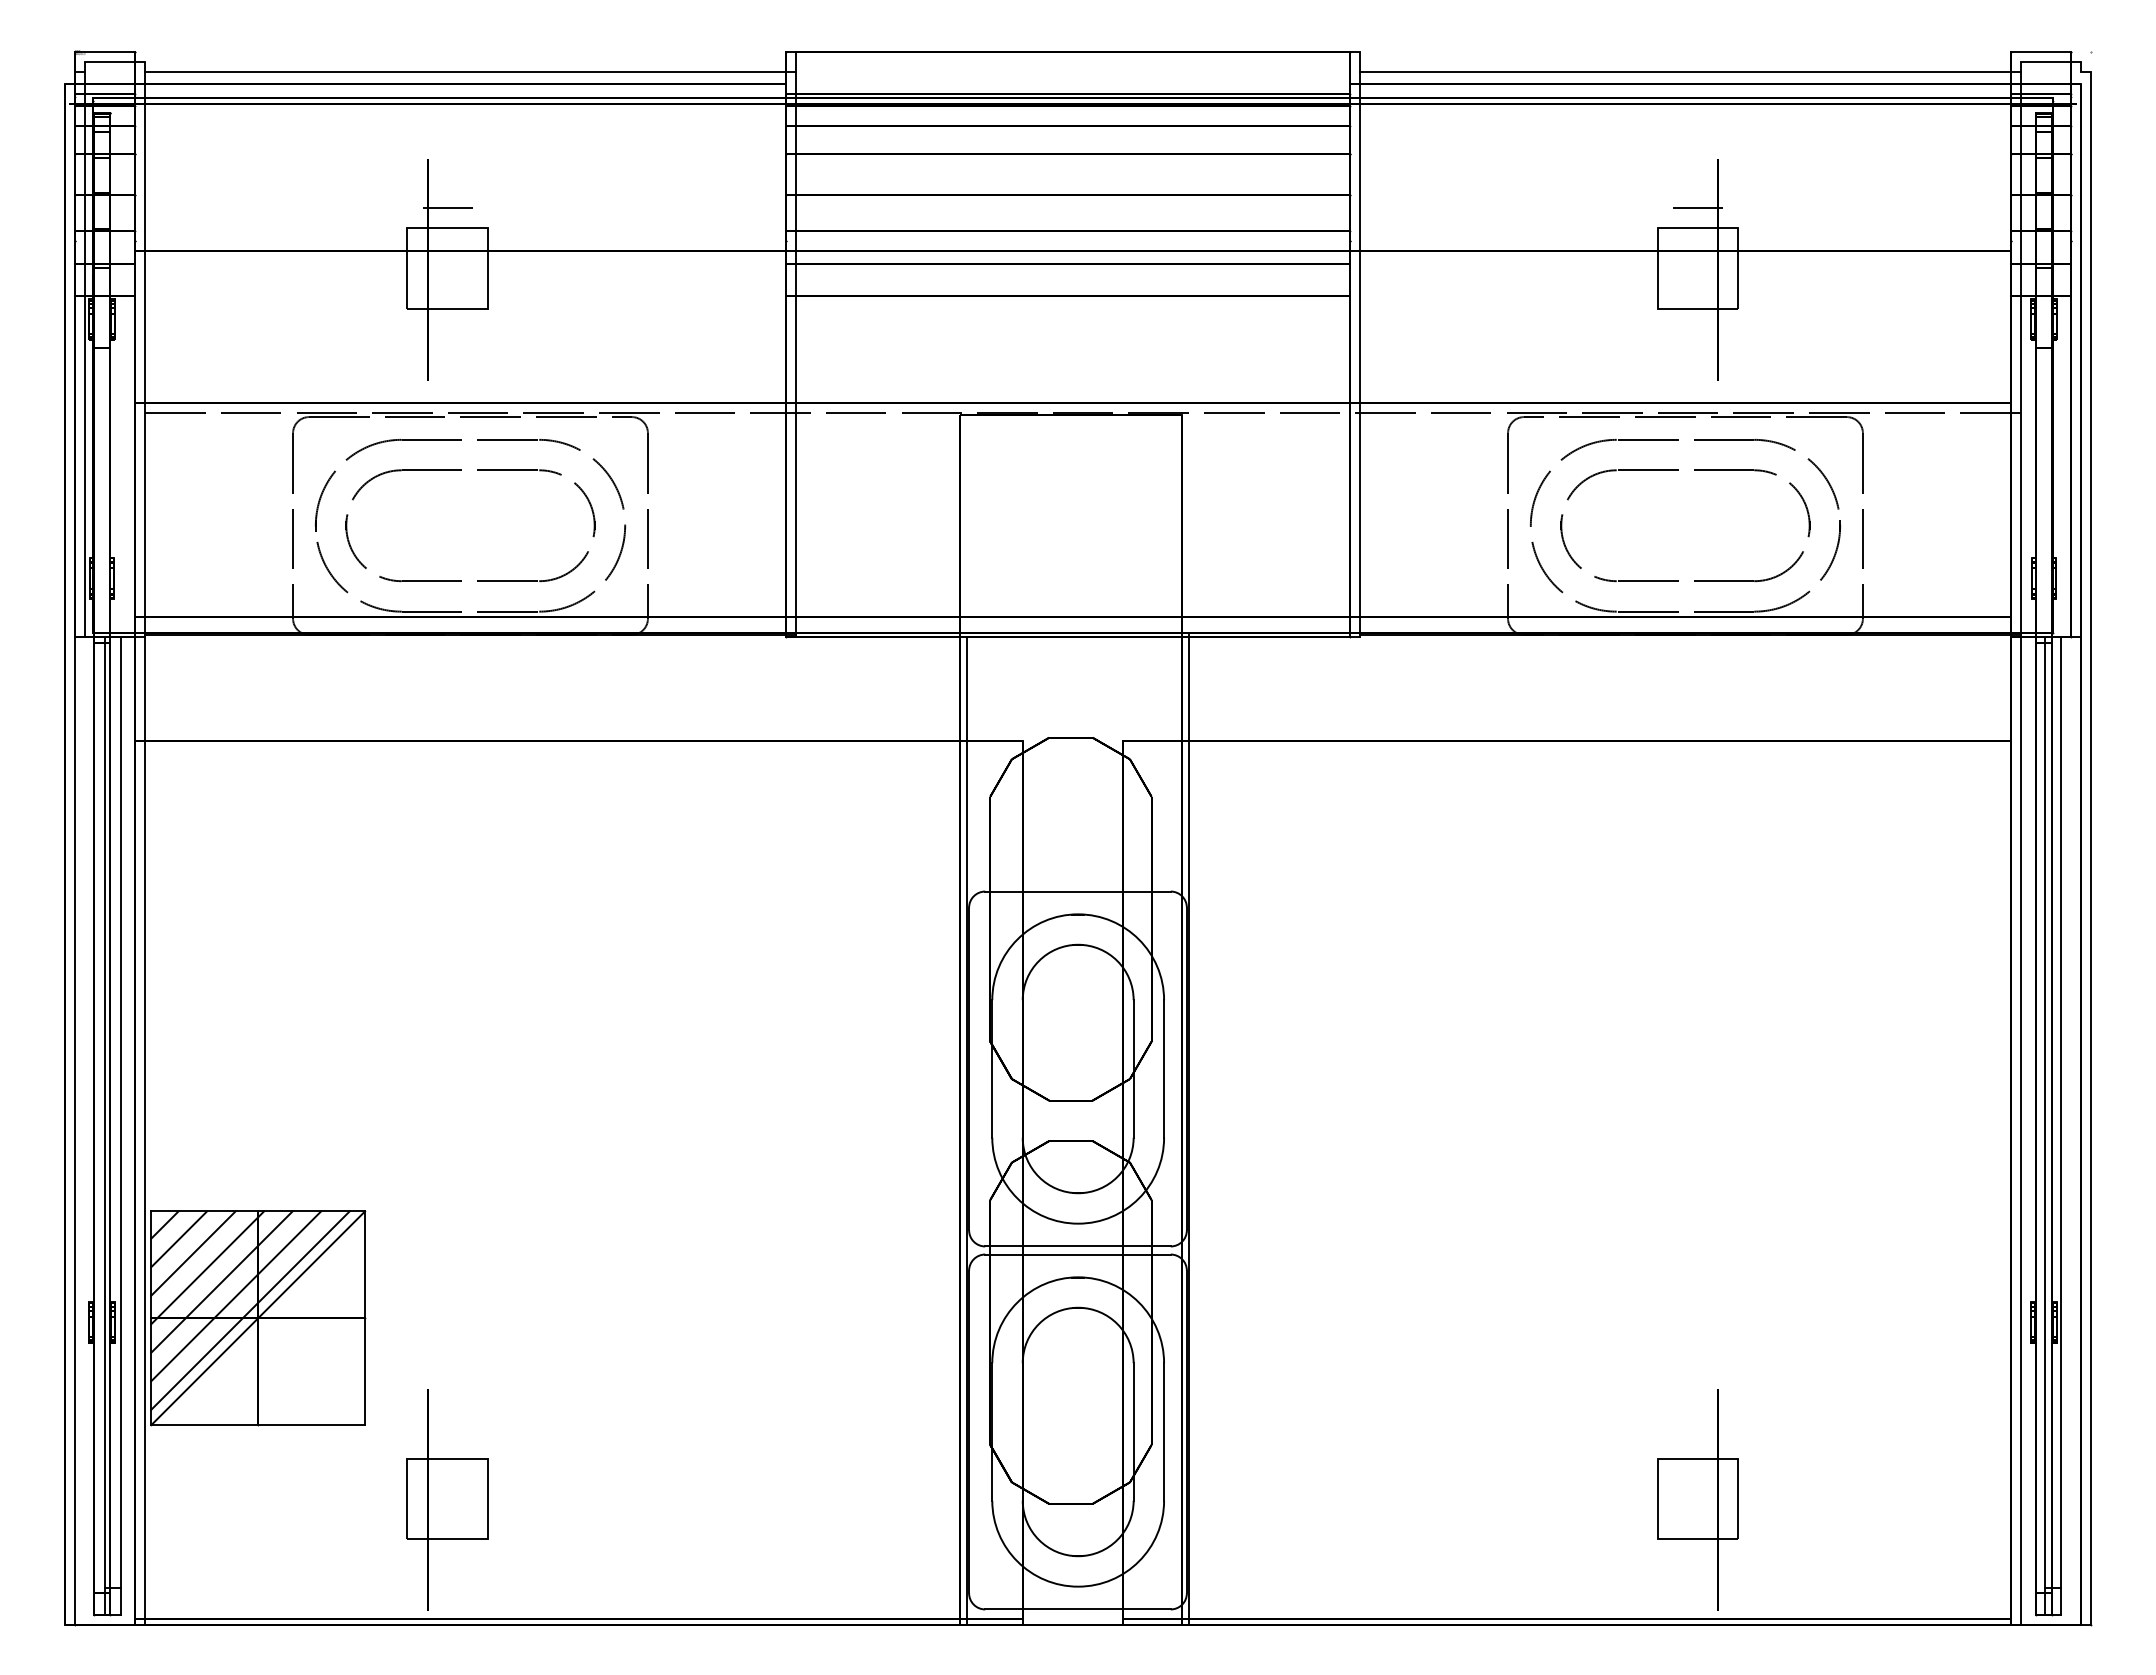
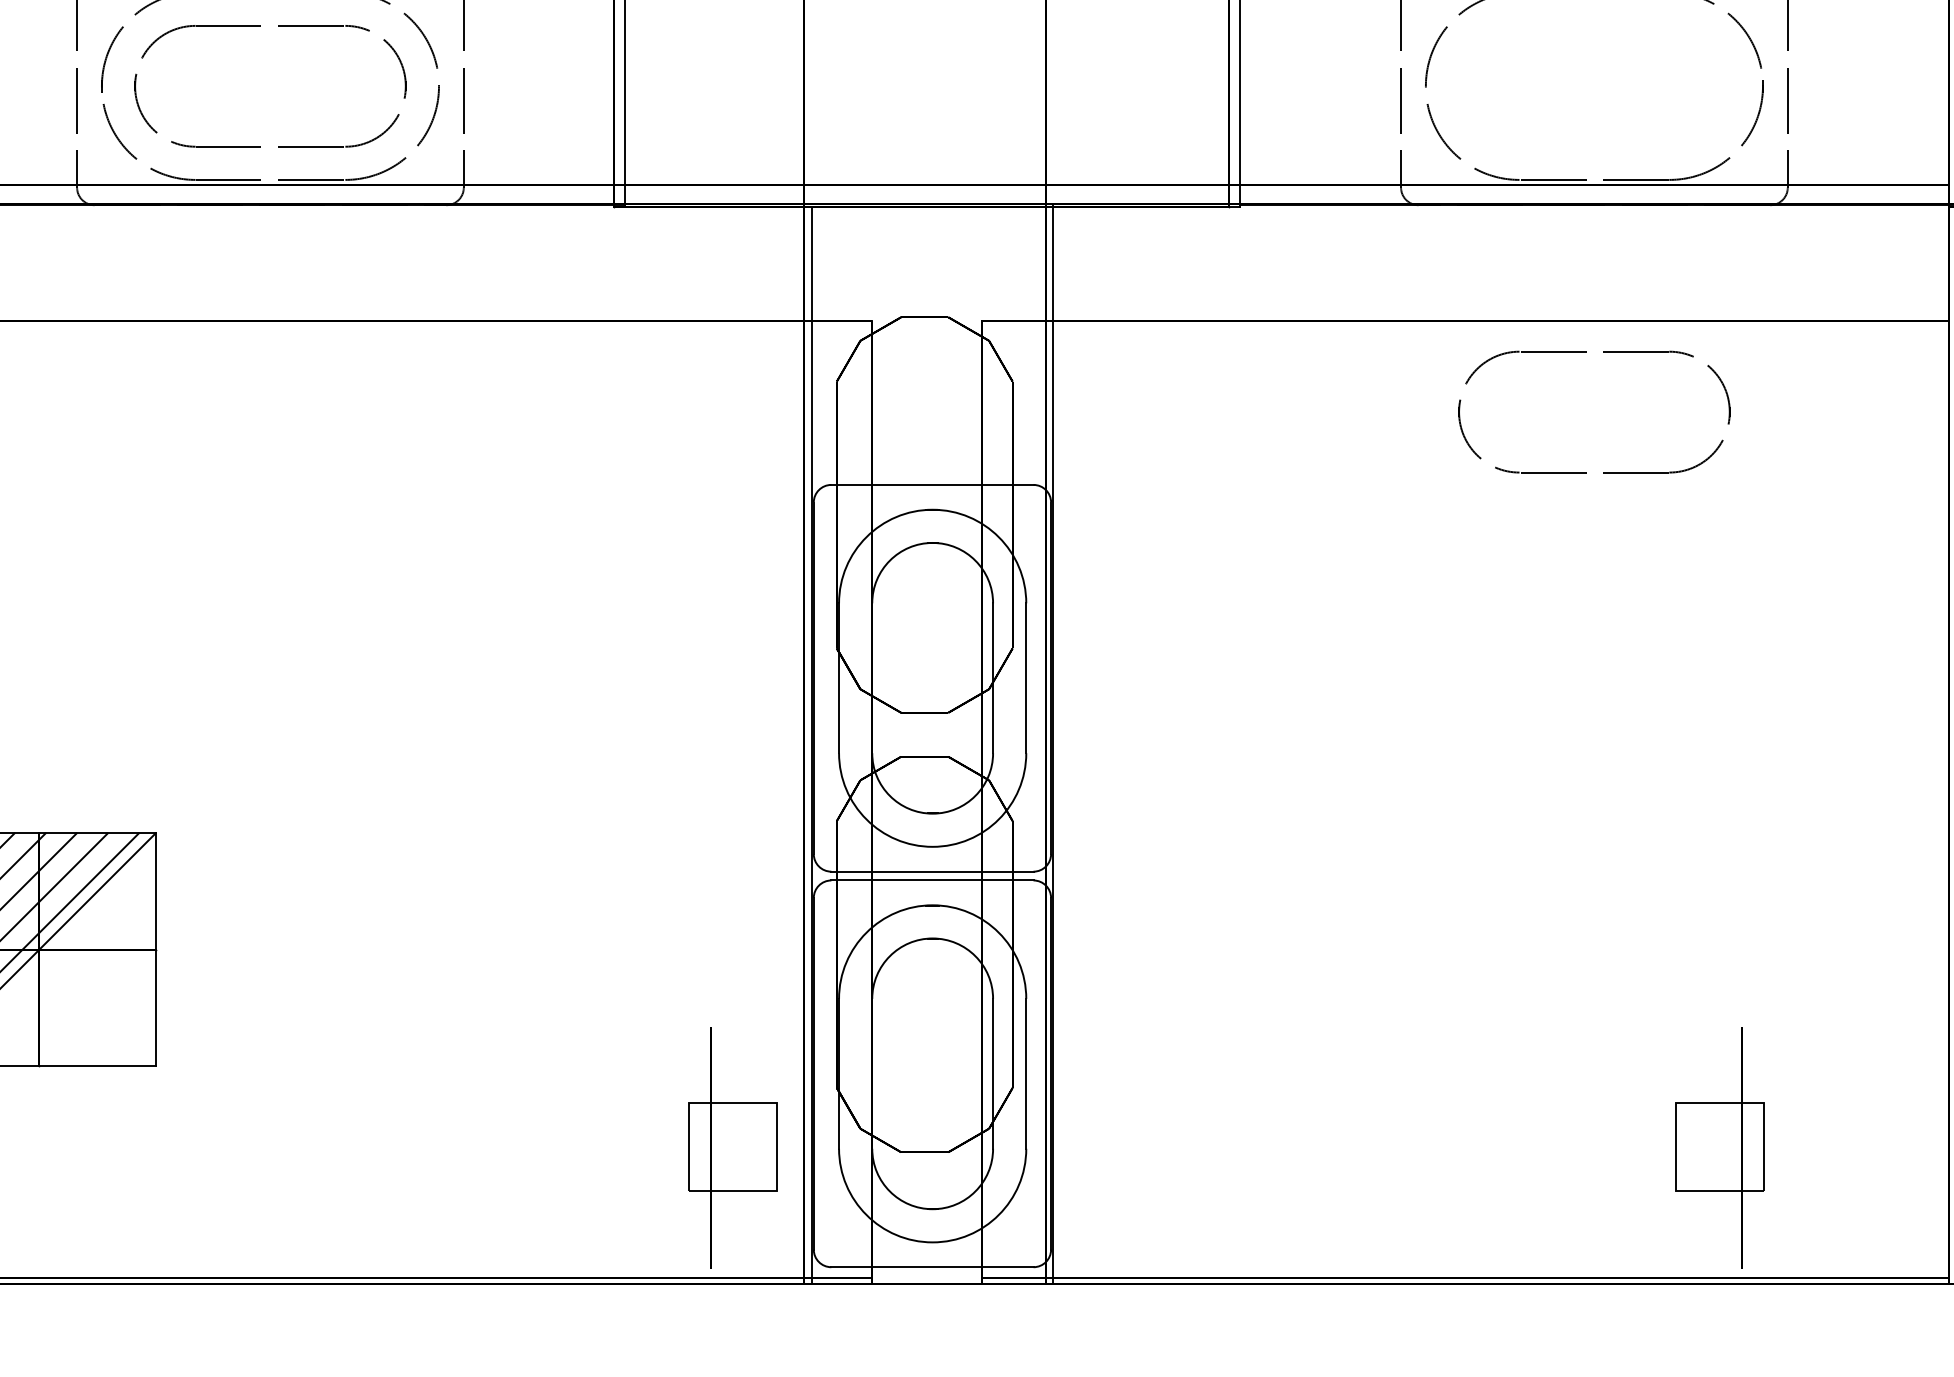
part: (1678, 470) -> (1586, 351), moved
part: (447, 1499) -> (732, 1147), moved
part: (1697, 1499) -> (1719, 1147), moved

